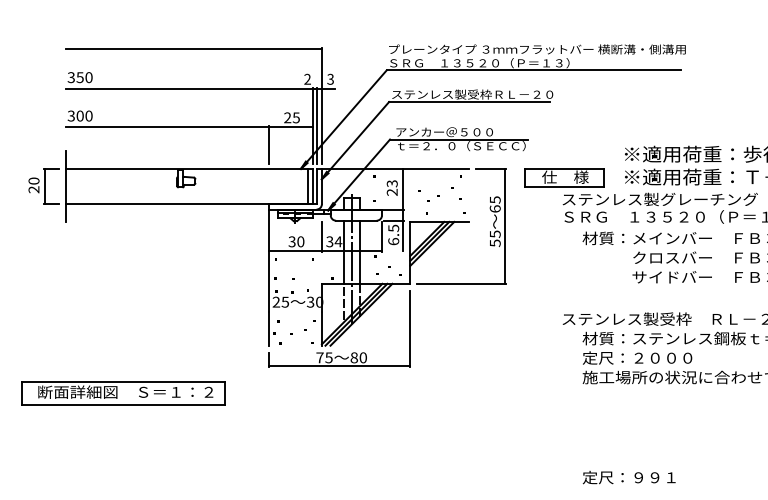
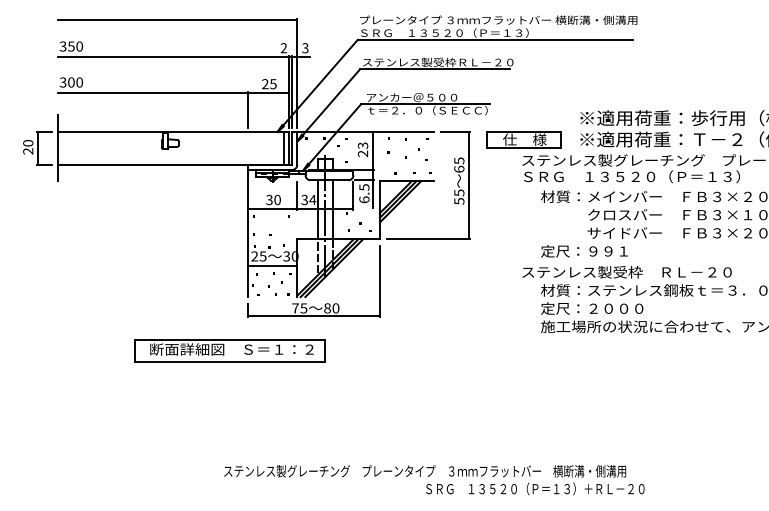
line: (295, 311) -> (272, 265), added
part: (123, 393) -> (229, 350), moved
text: (629, 477) -> (584, 251), moved

